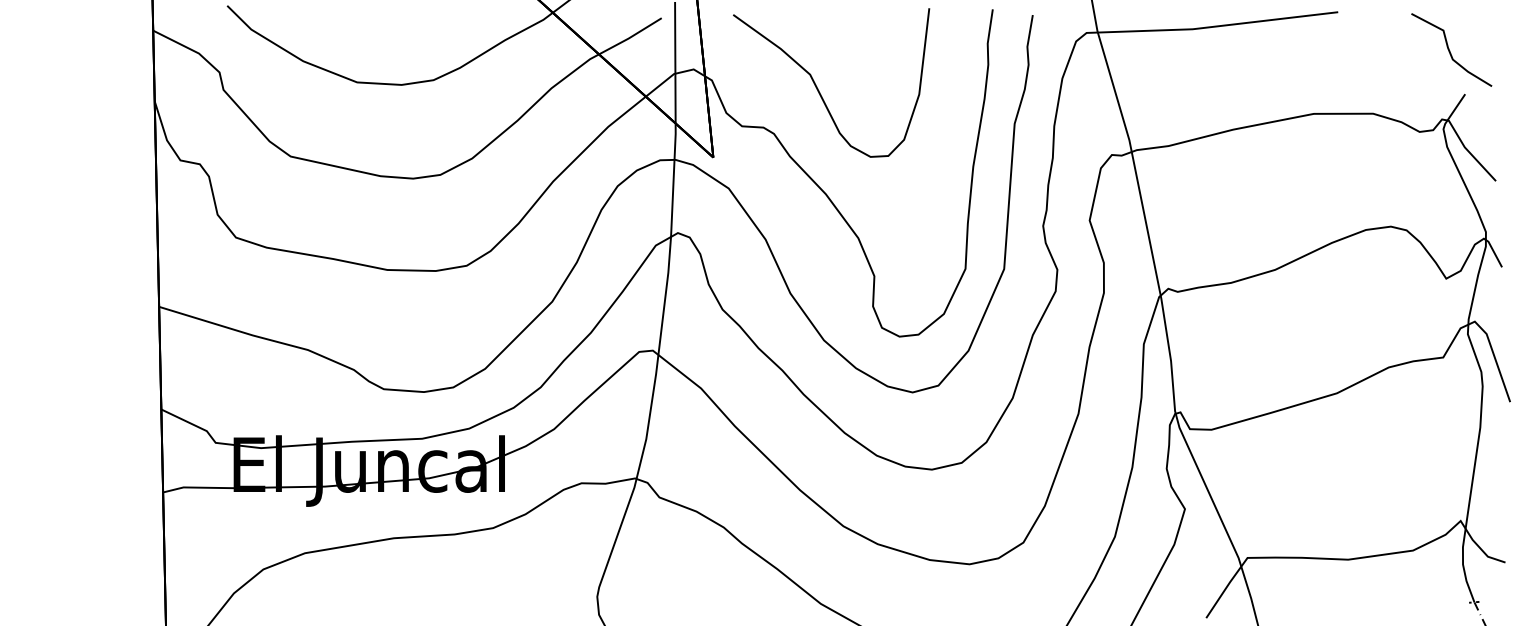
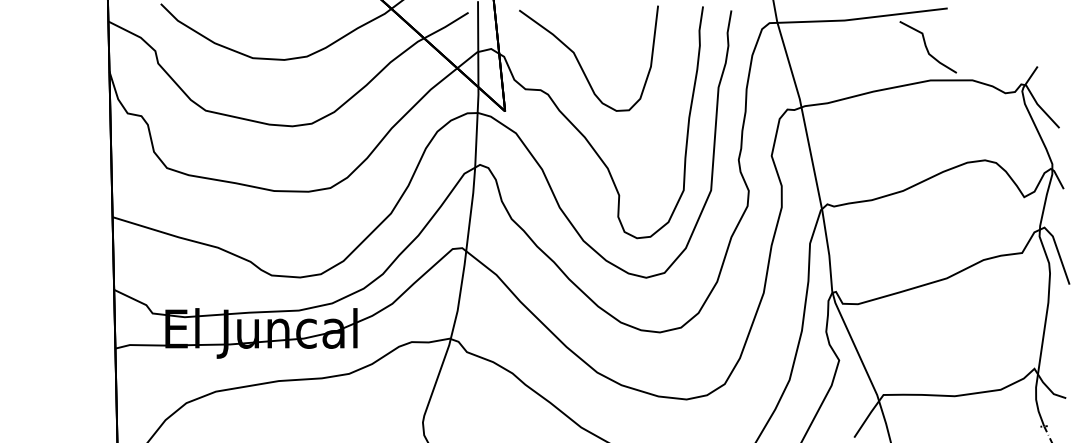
curve: (1450, 50) -> (927, 47), moved

